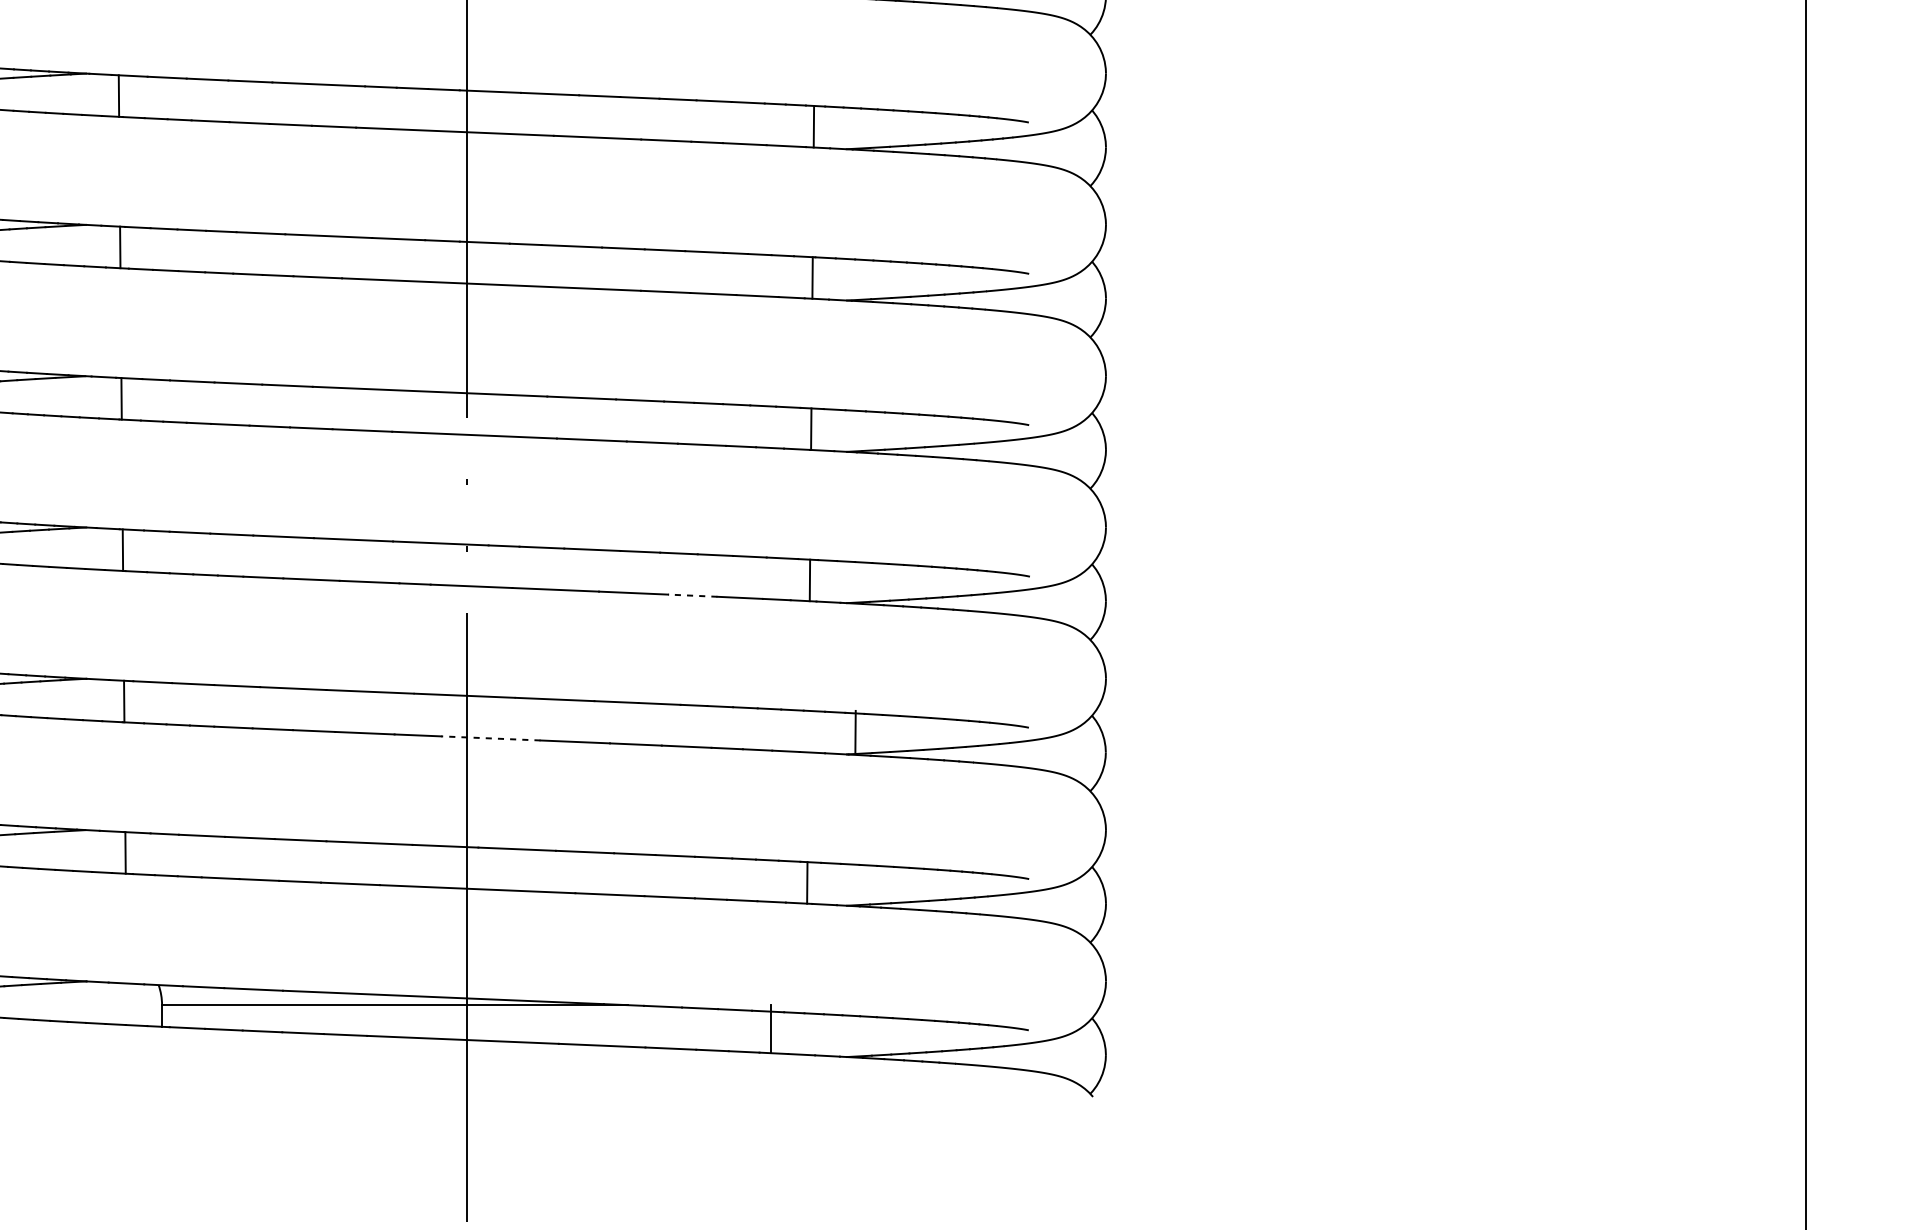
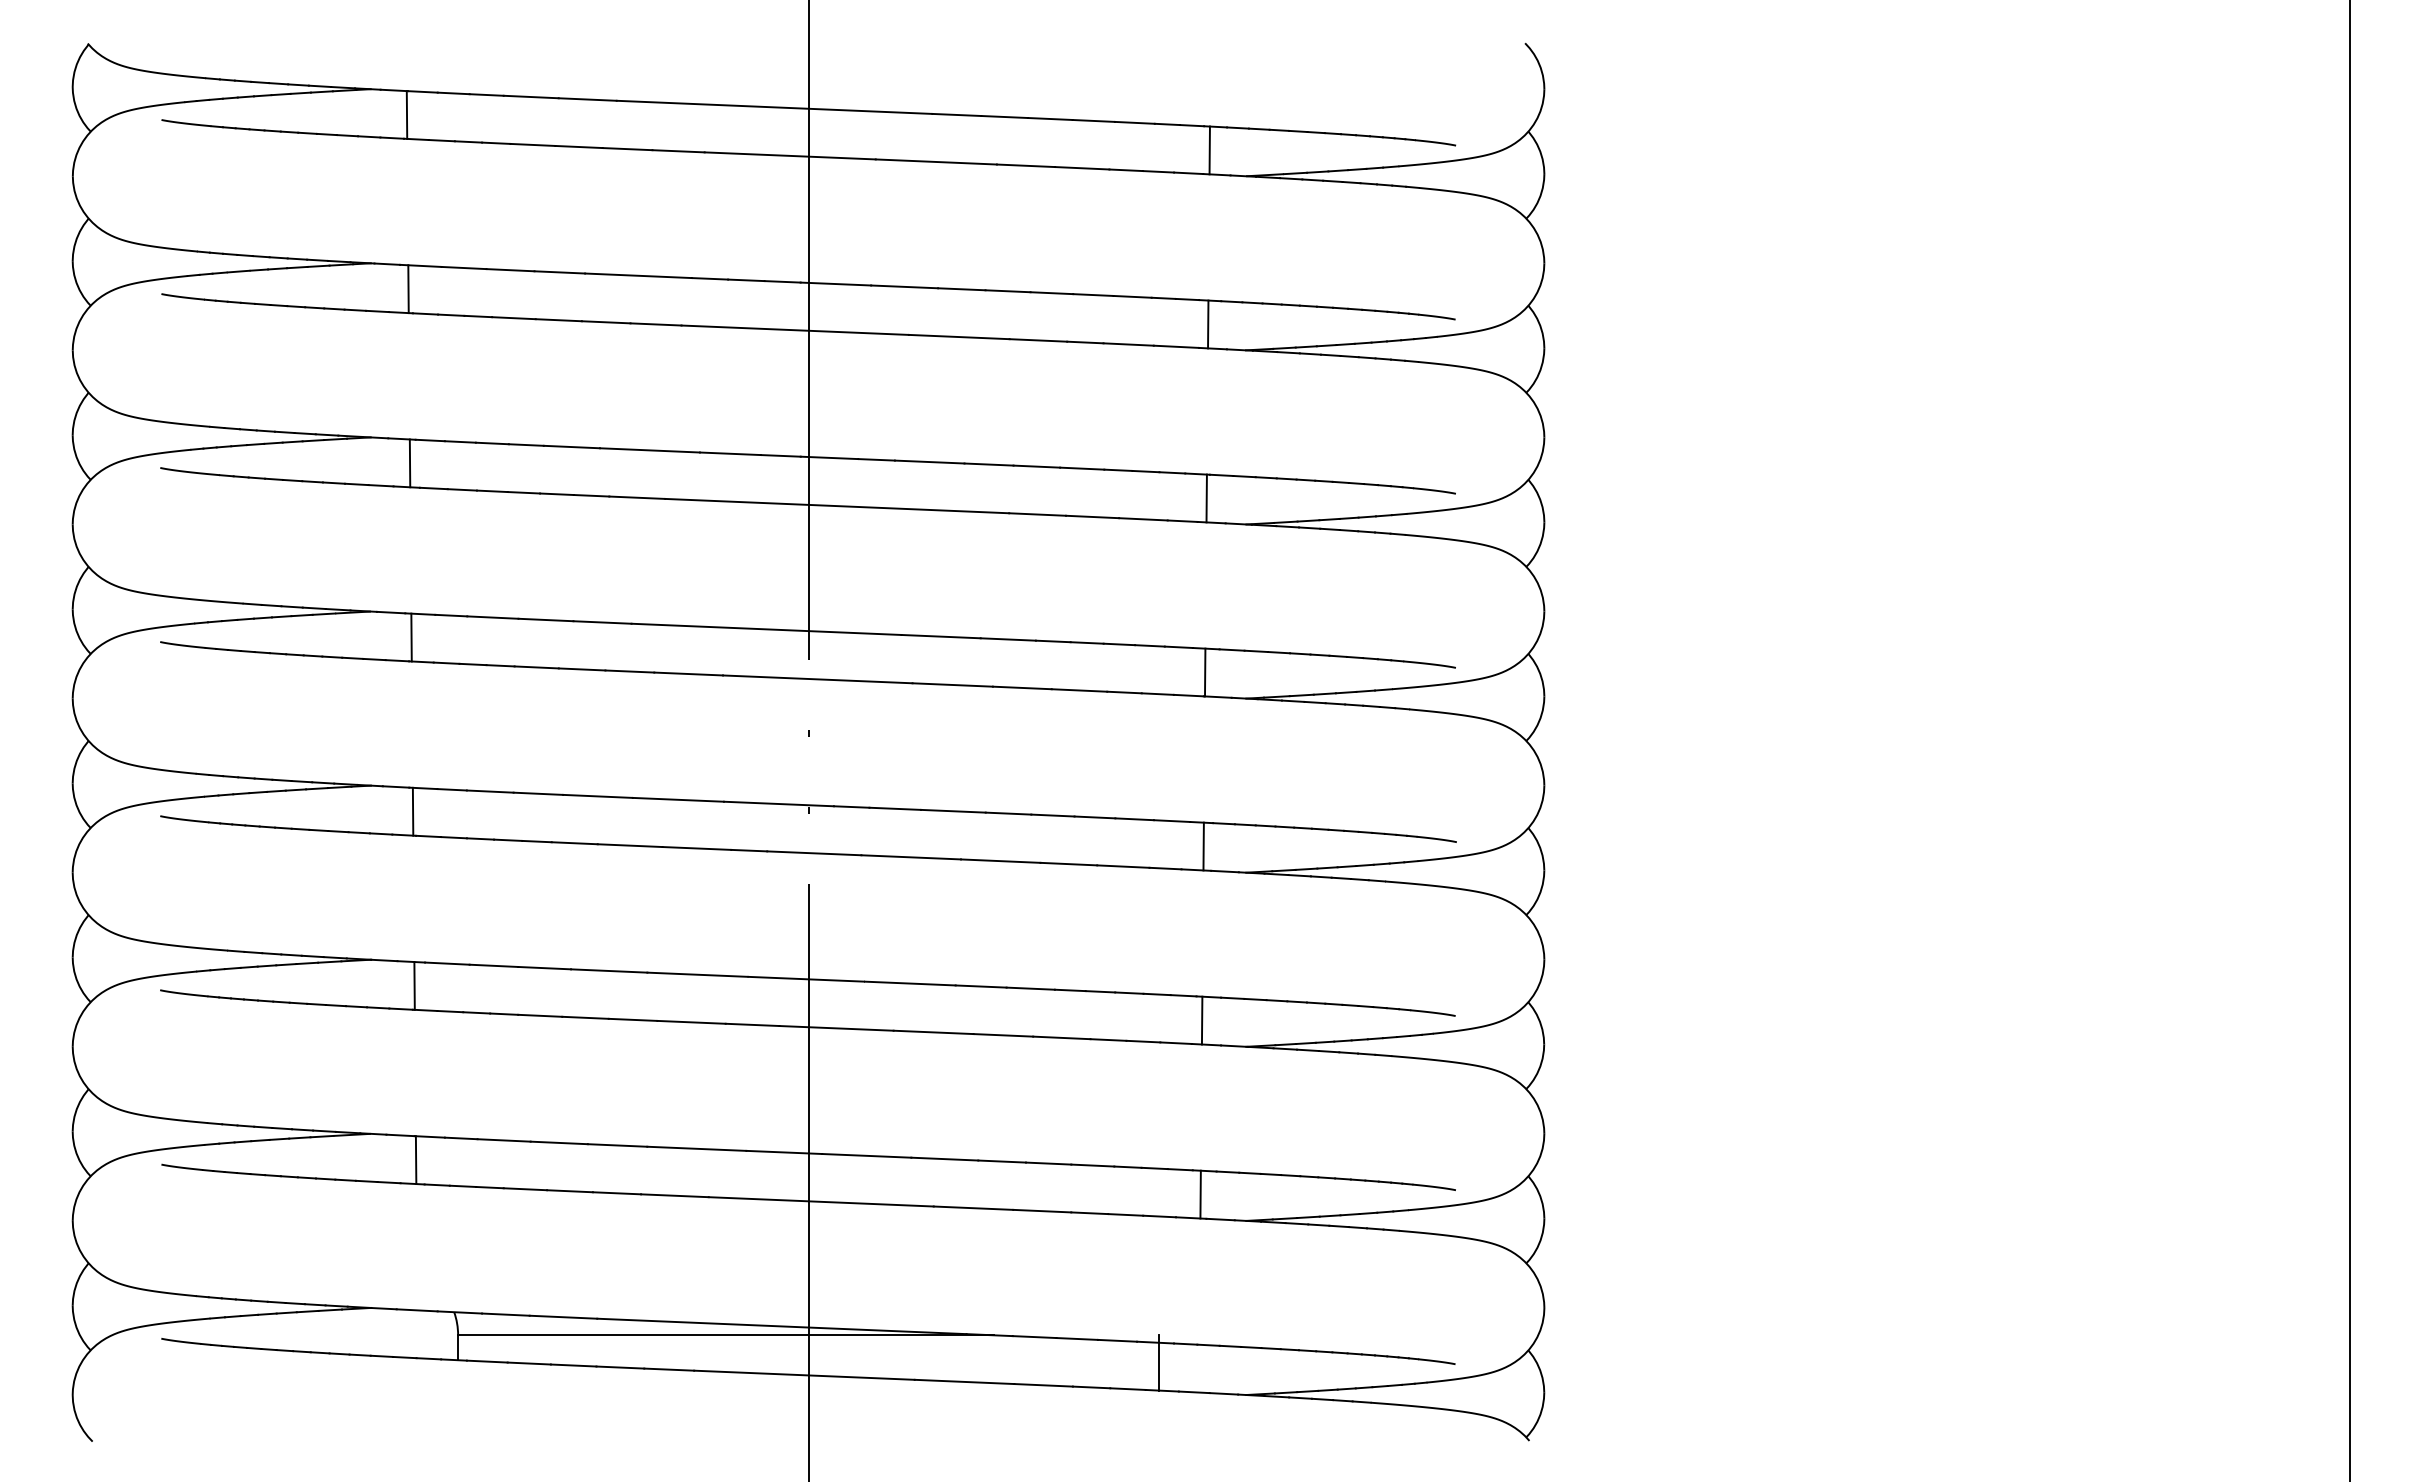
line: (692, 596) -> (1068, 864), dashed -> solid
line: (854, 731) -> (1201, 1020), moved
line: (490, 738) -> (836, 1028), dashed -> solid

